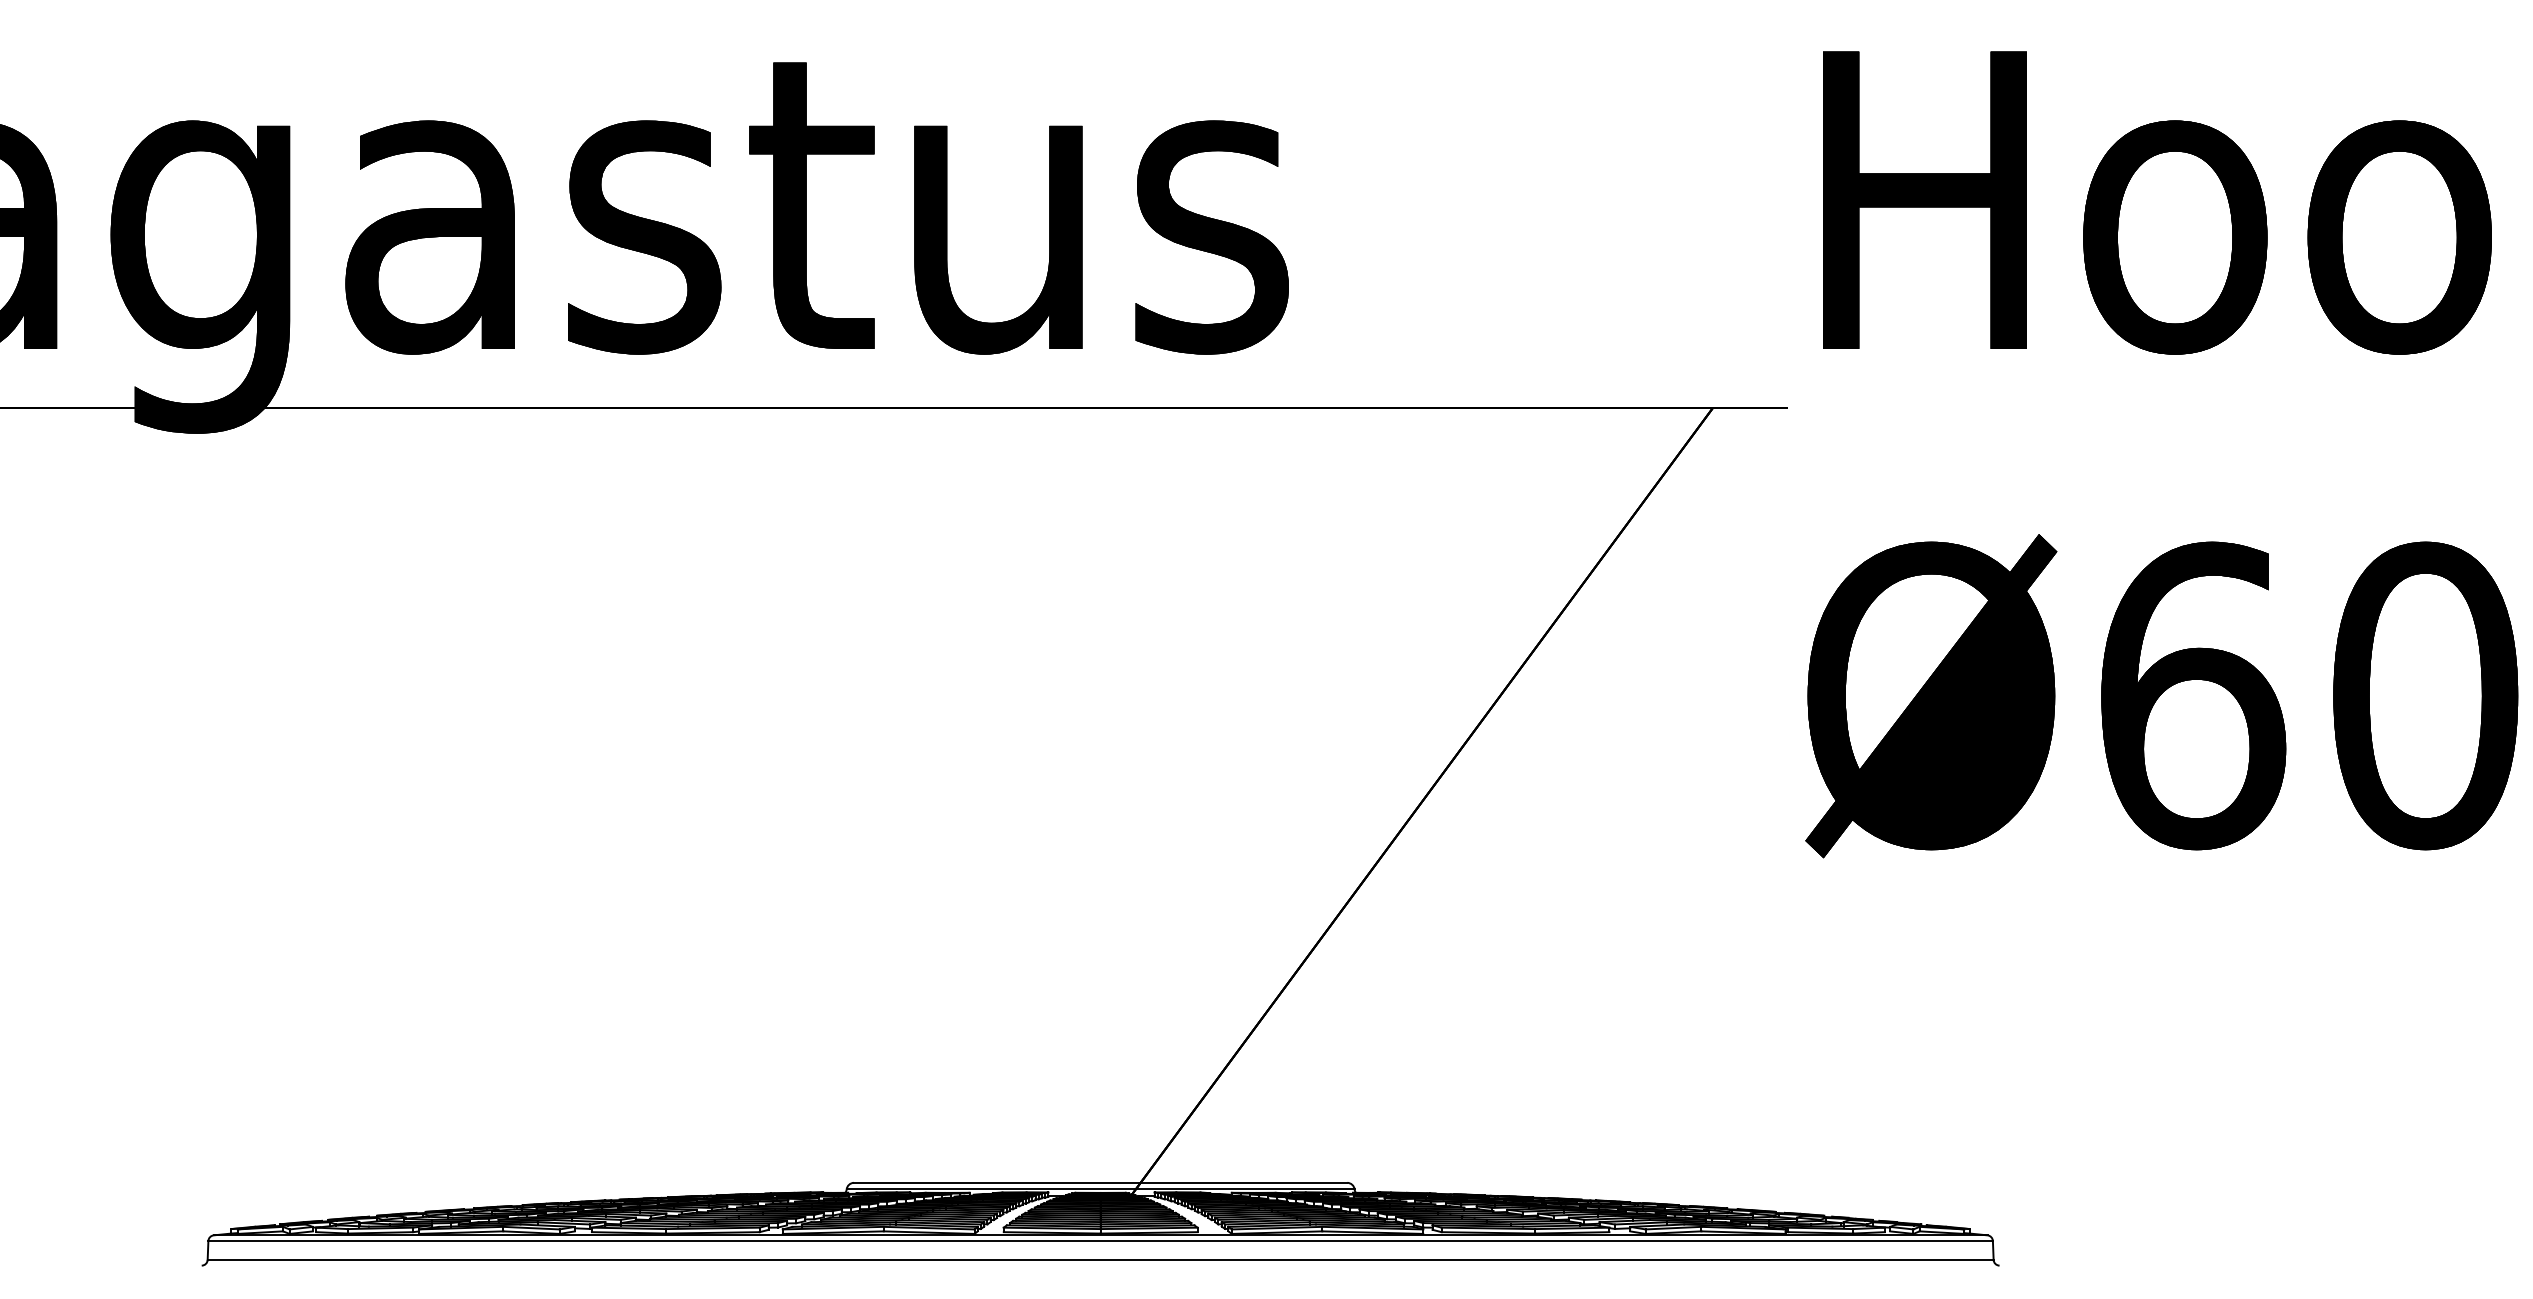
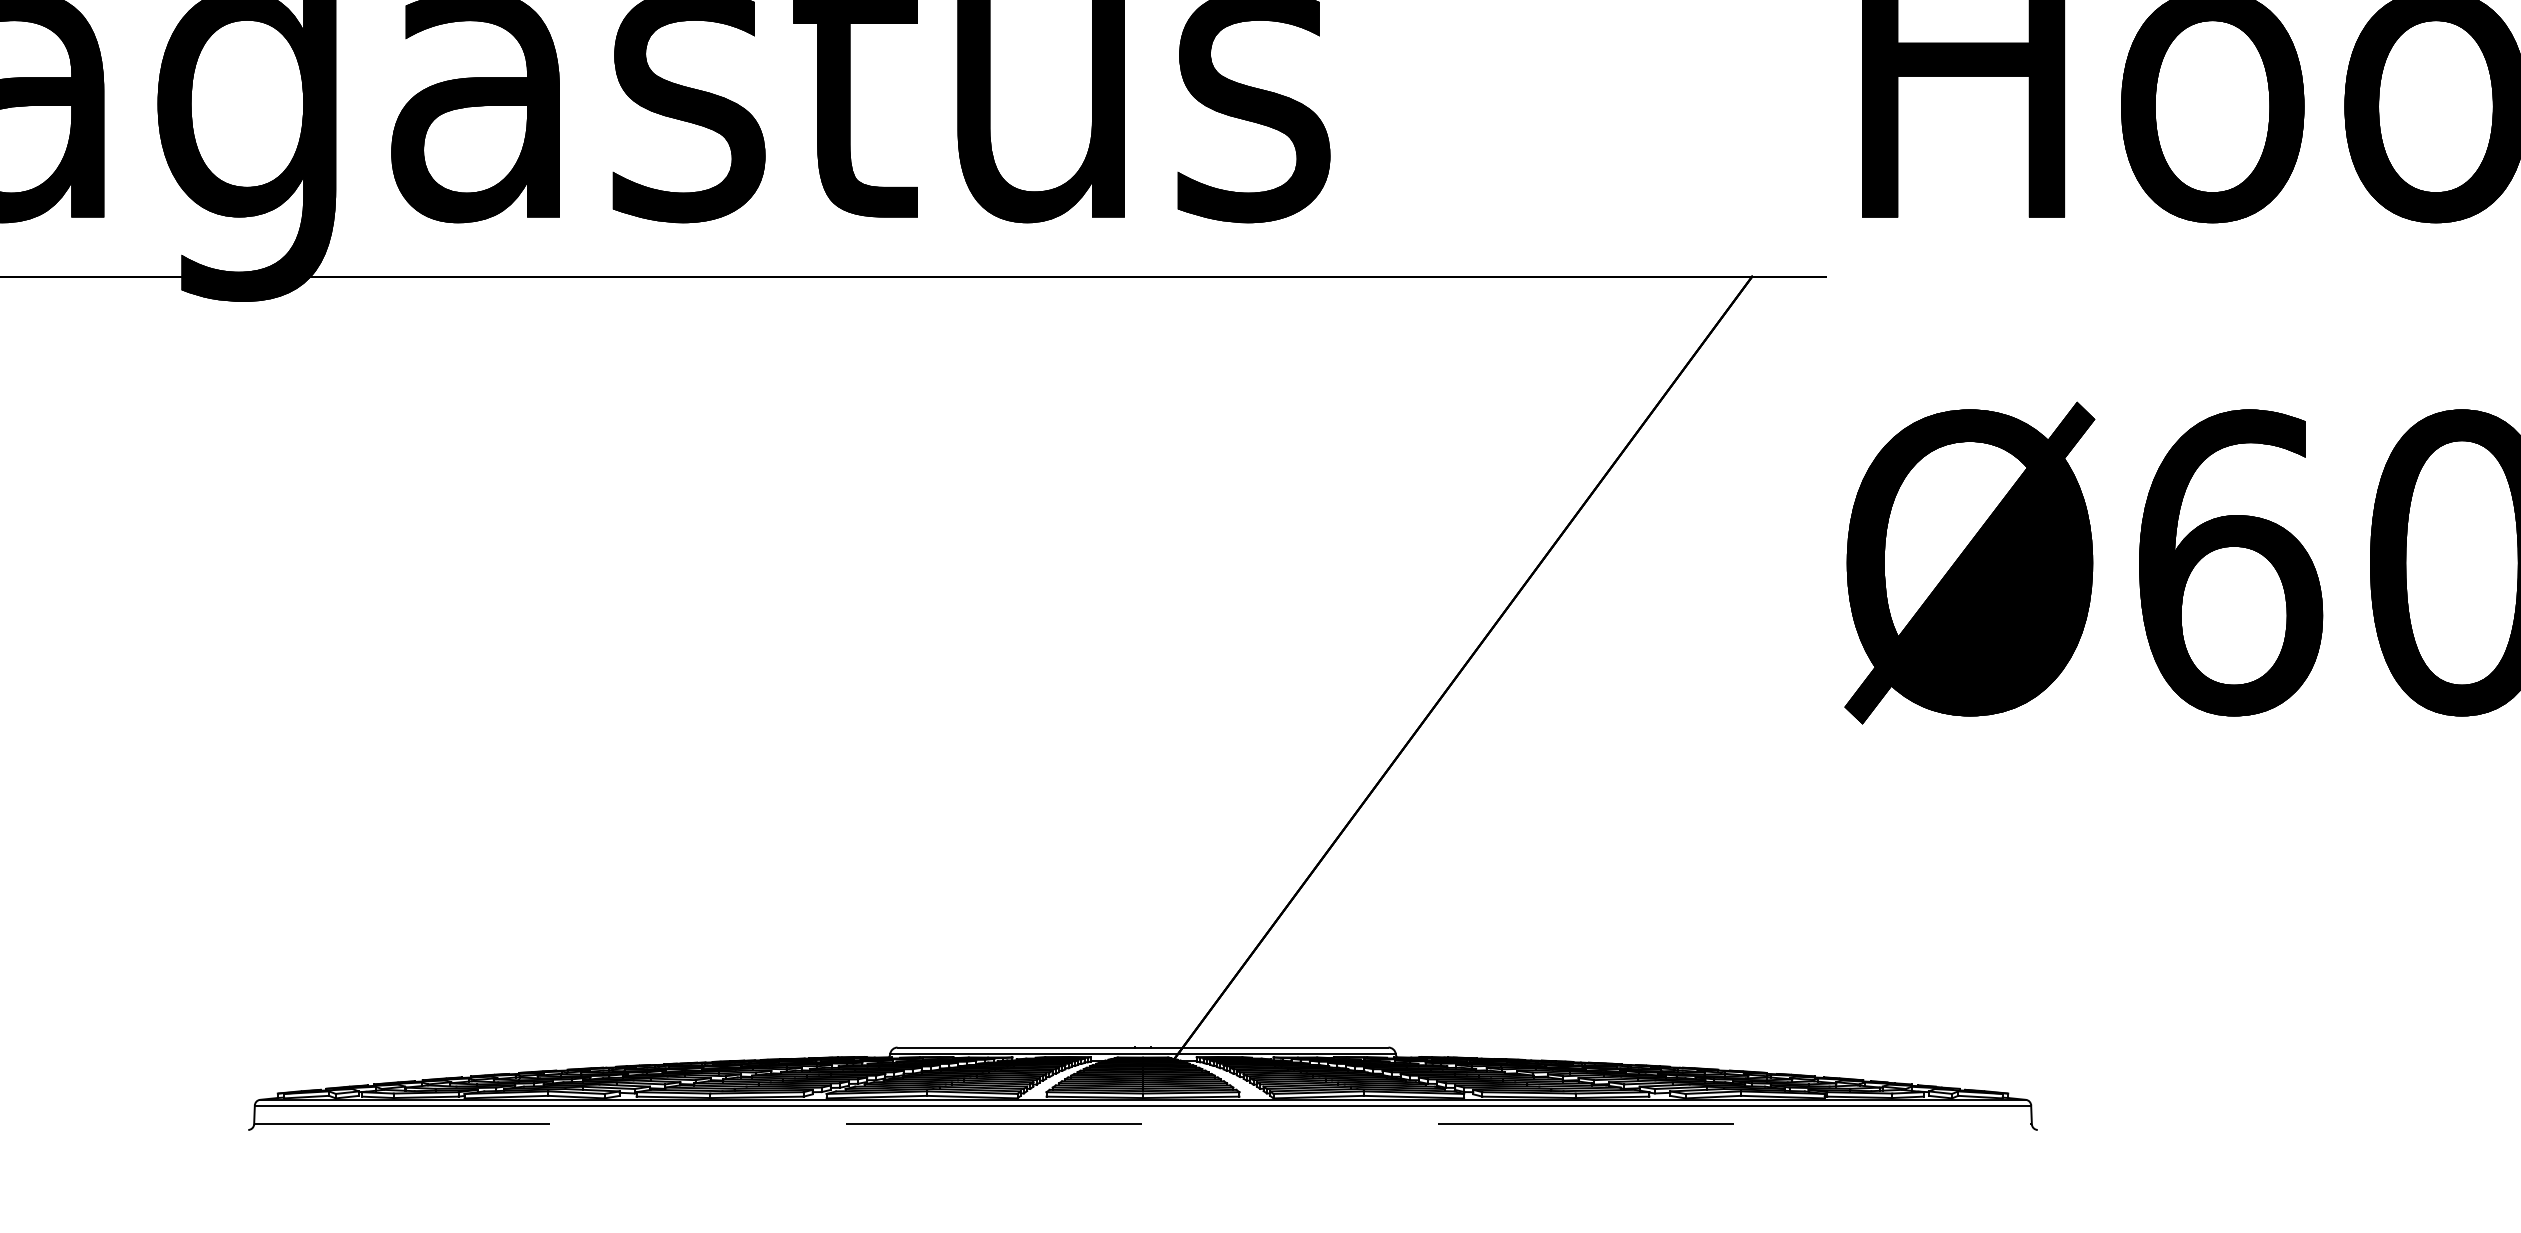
line: (1100, 1259) -> (1142, 1123), solid -> dashed

